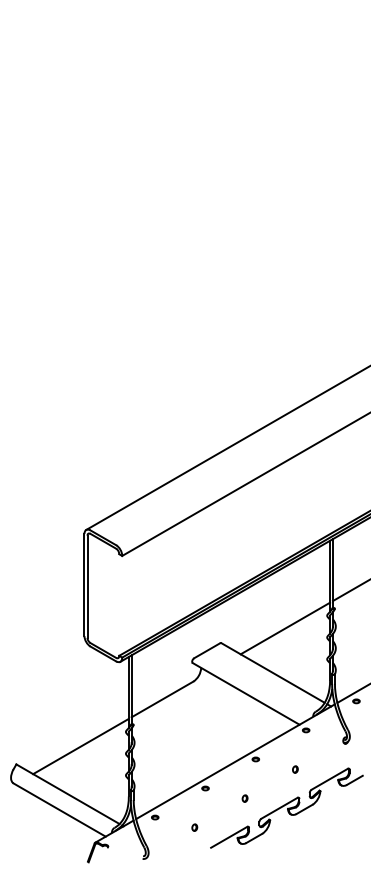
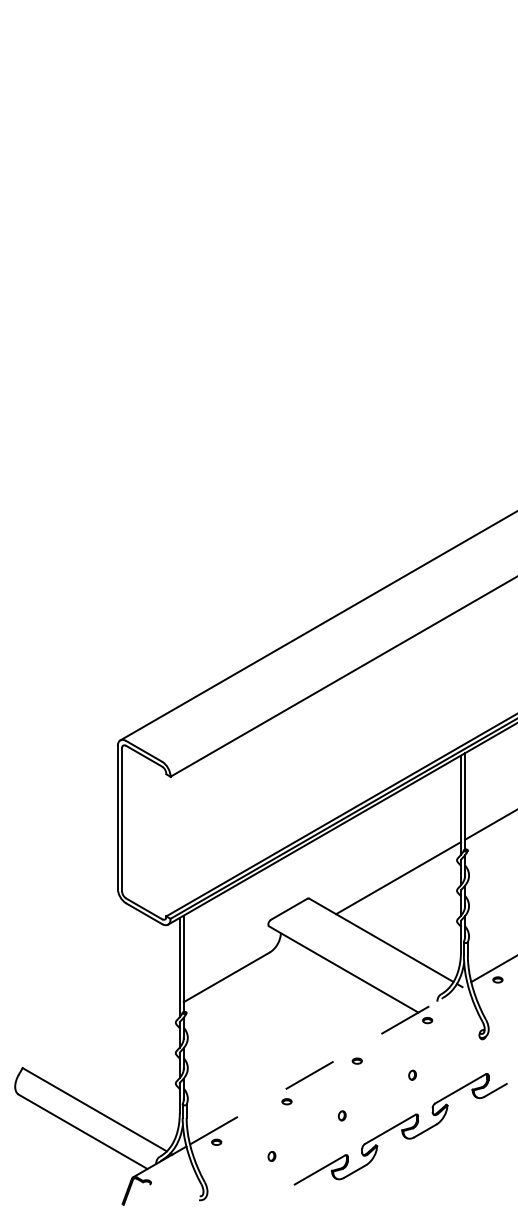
line: (80, 746) -> (112, 1043), removed
line: (235, 761) -> (328, 1063), solid -> dashed

